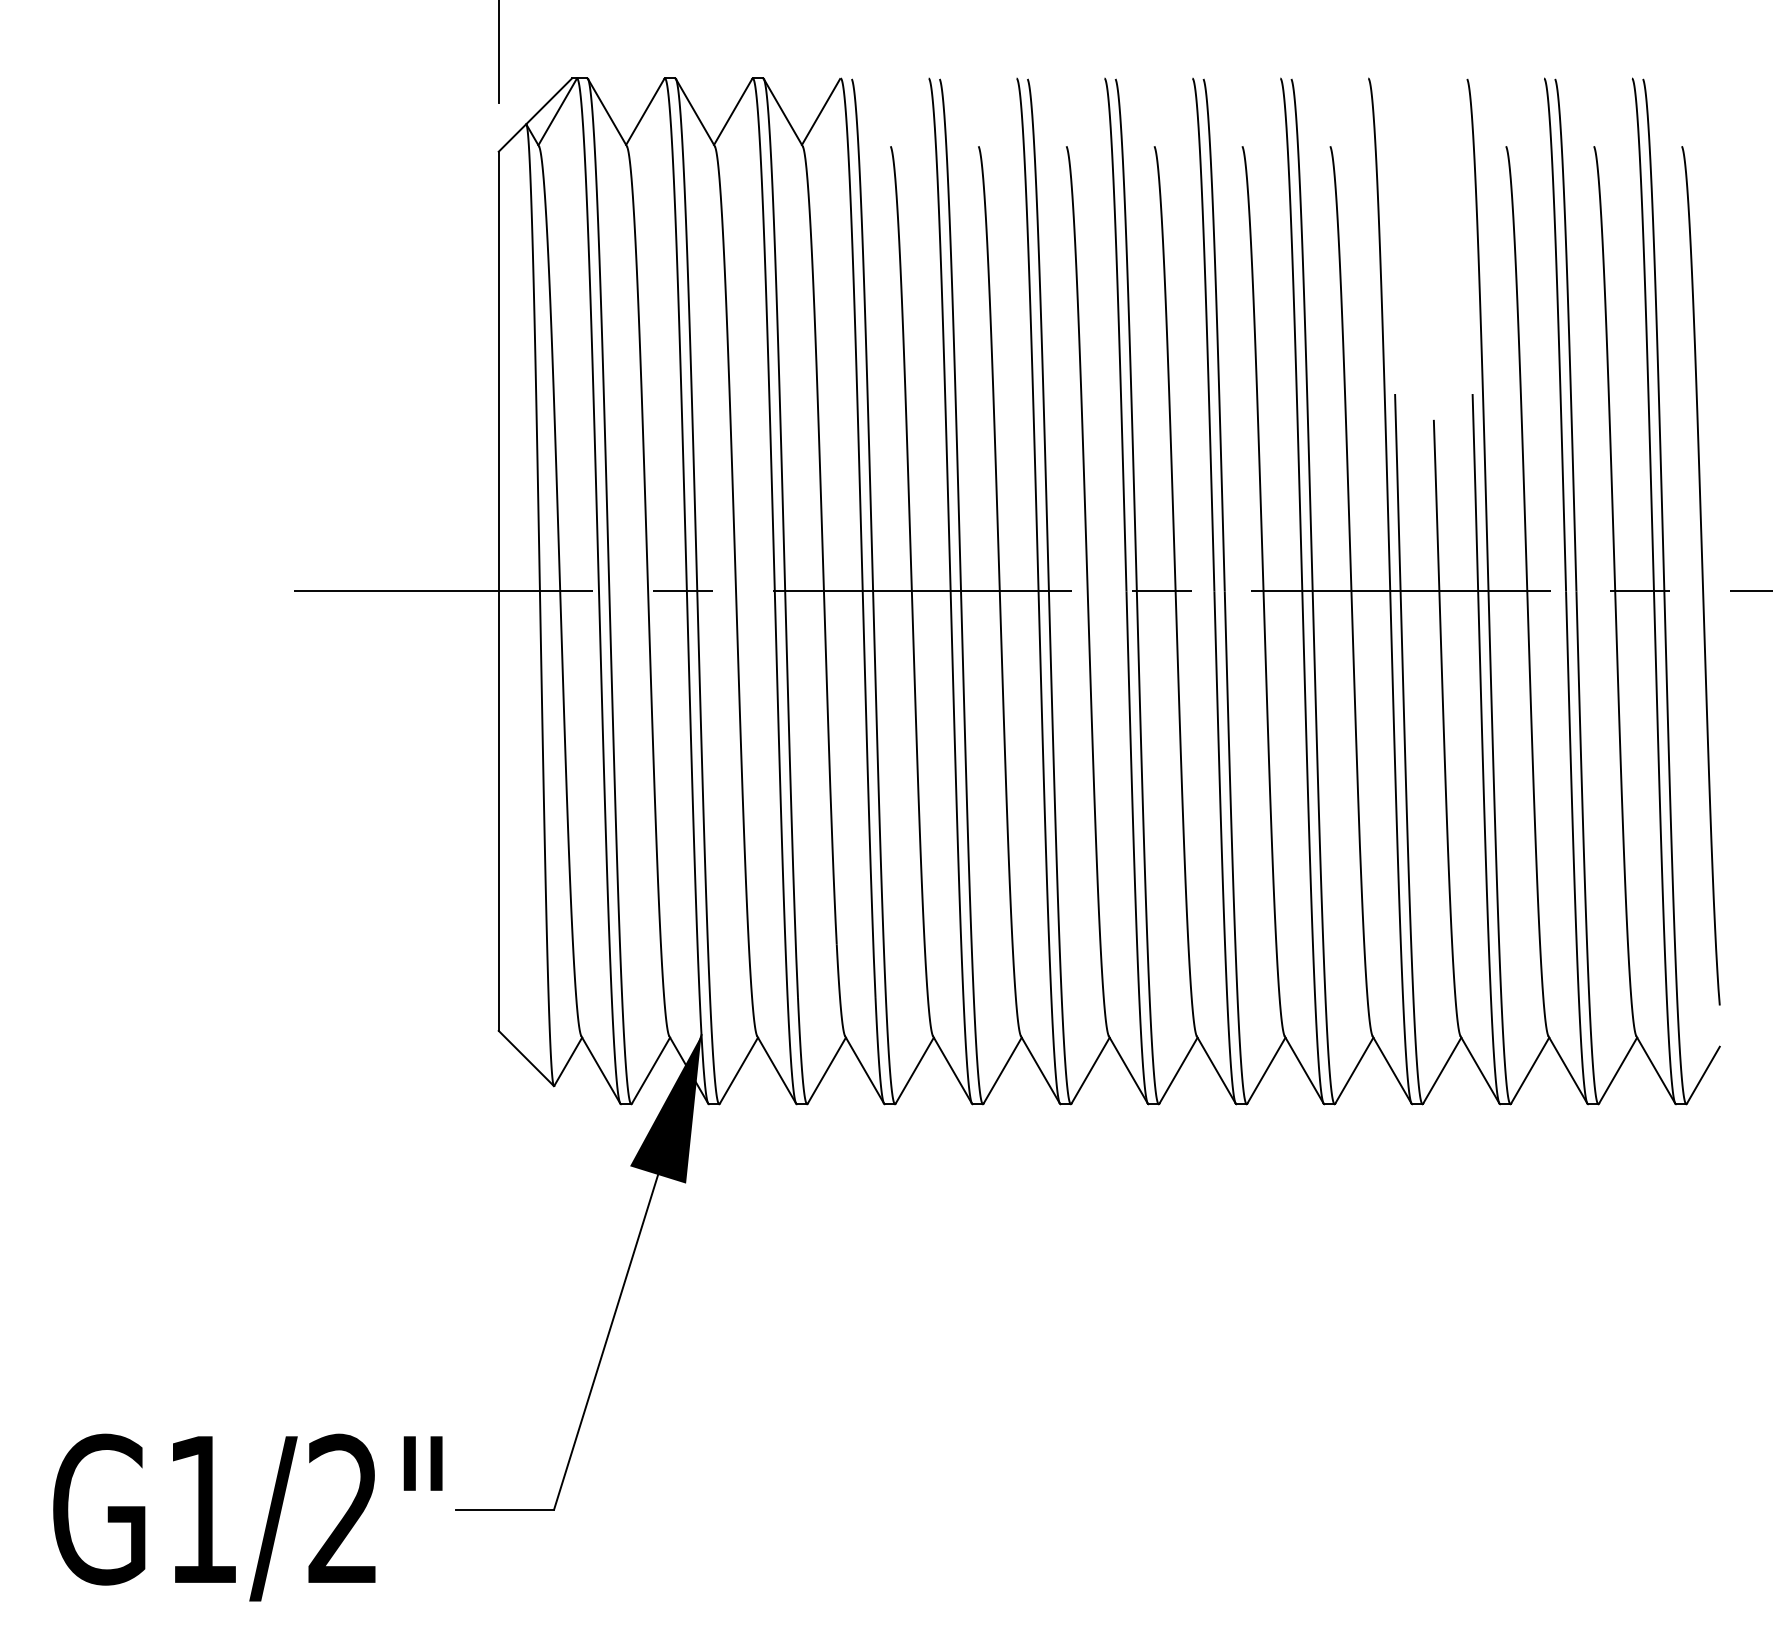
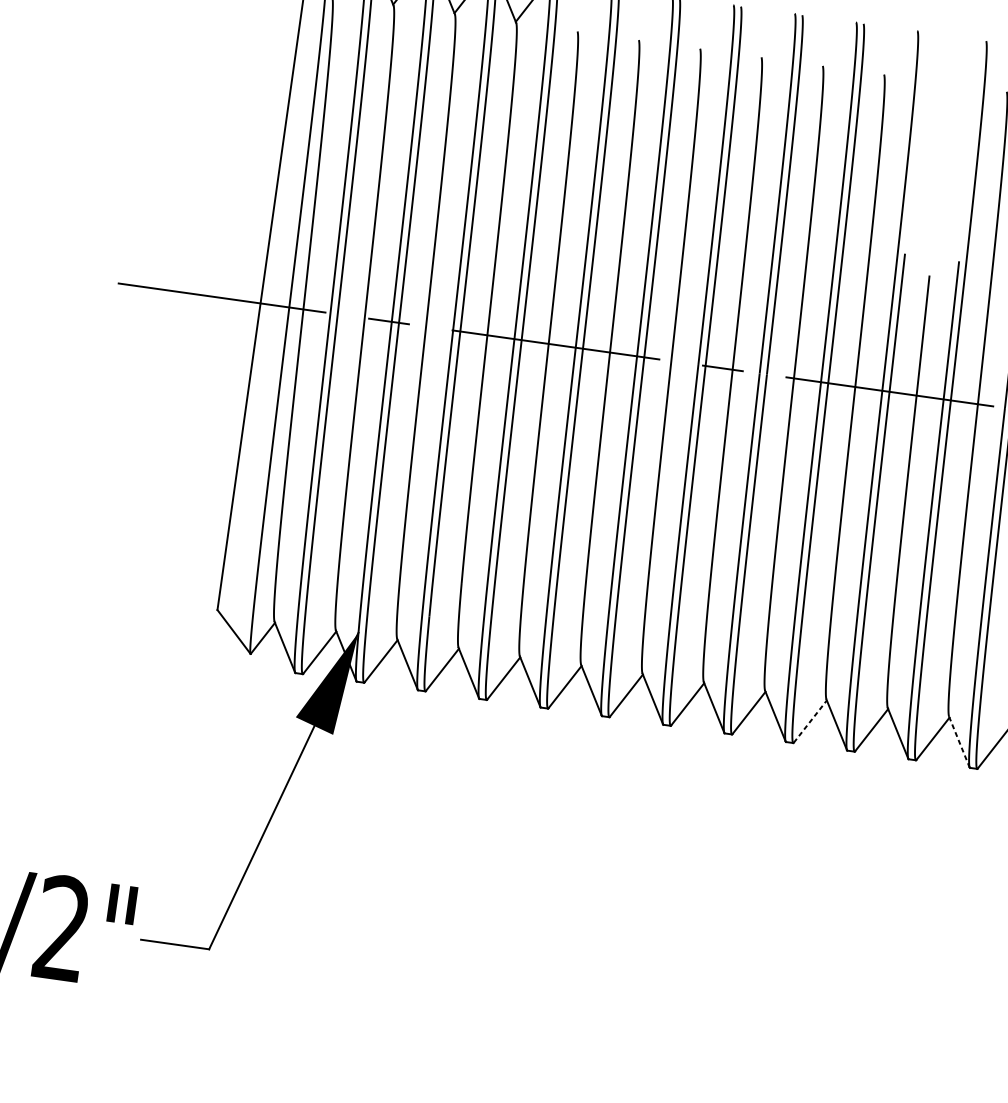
line: (1567, 1069) -> (959, 741), solid -> dashed
line: (1354, 1070) -> (810, 721), solid -> dashed

